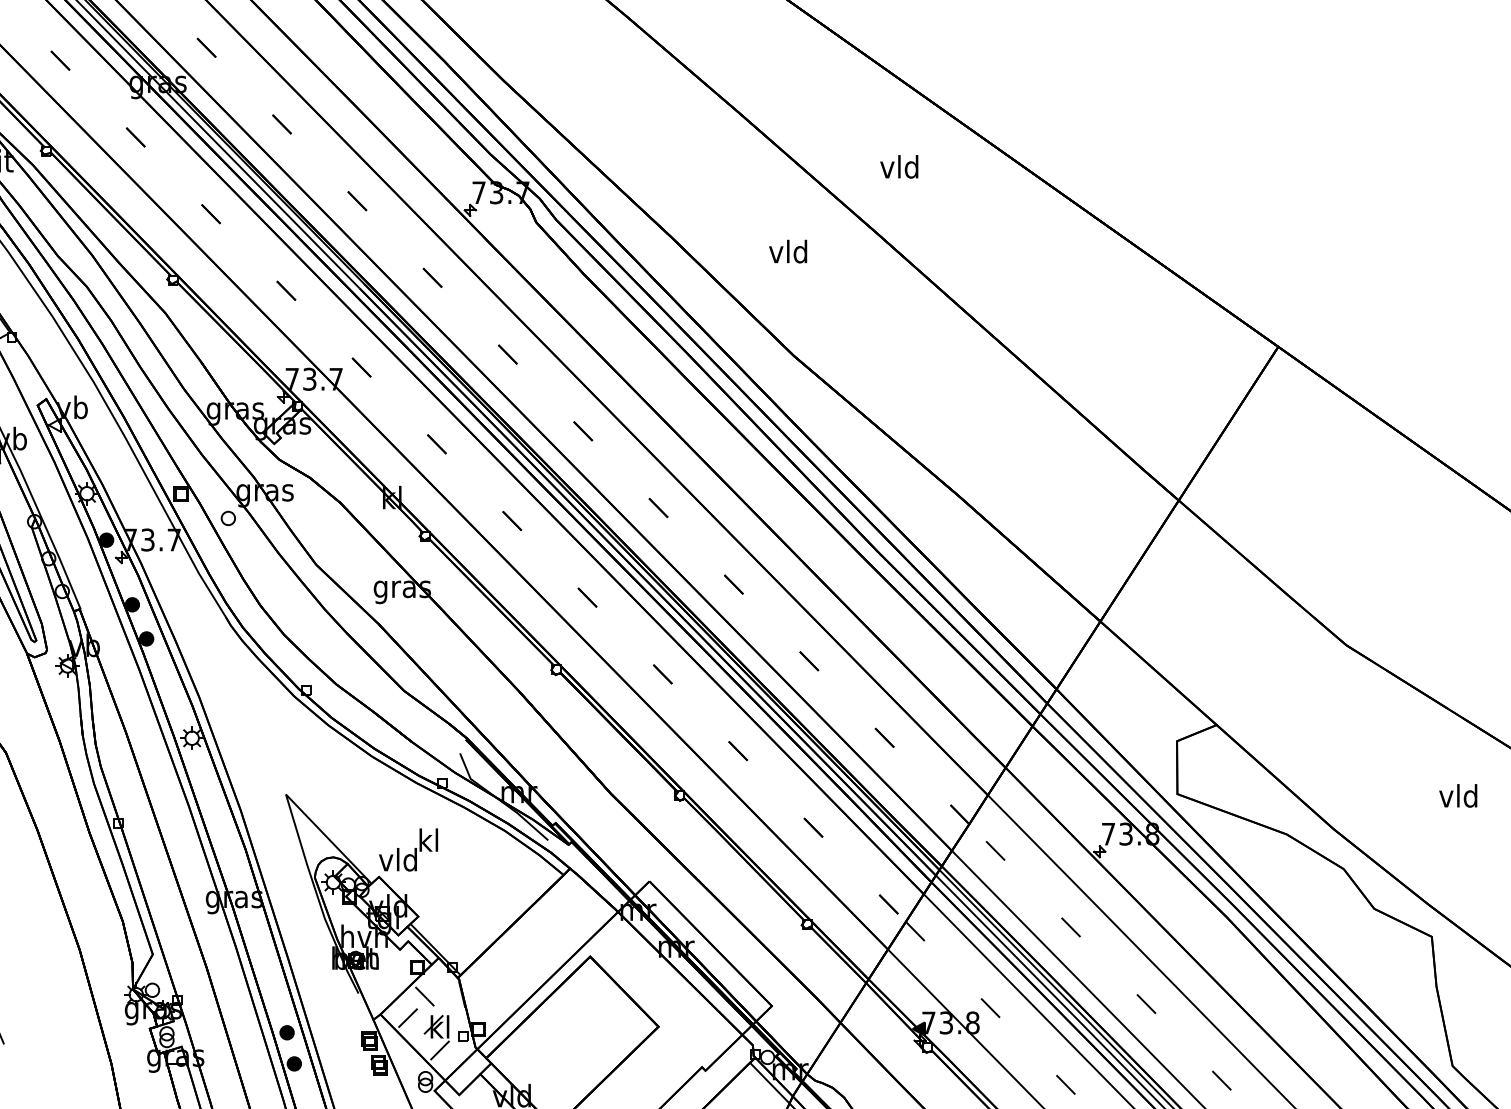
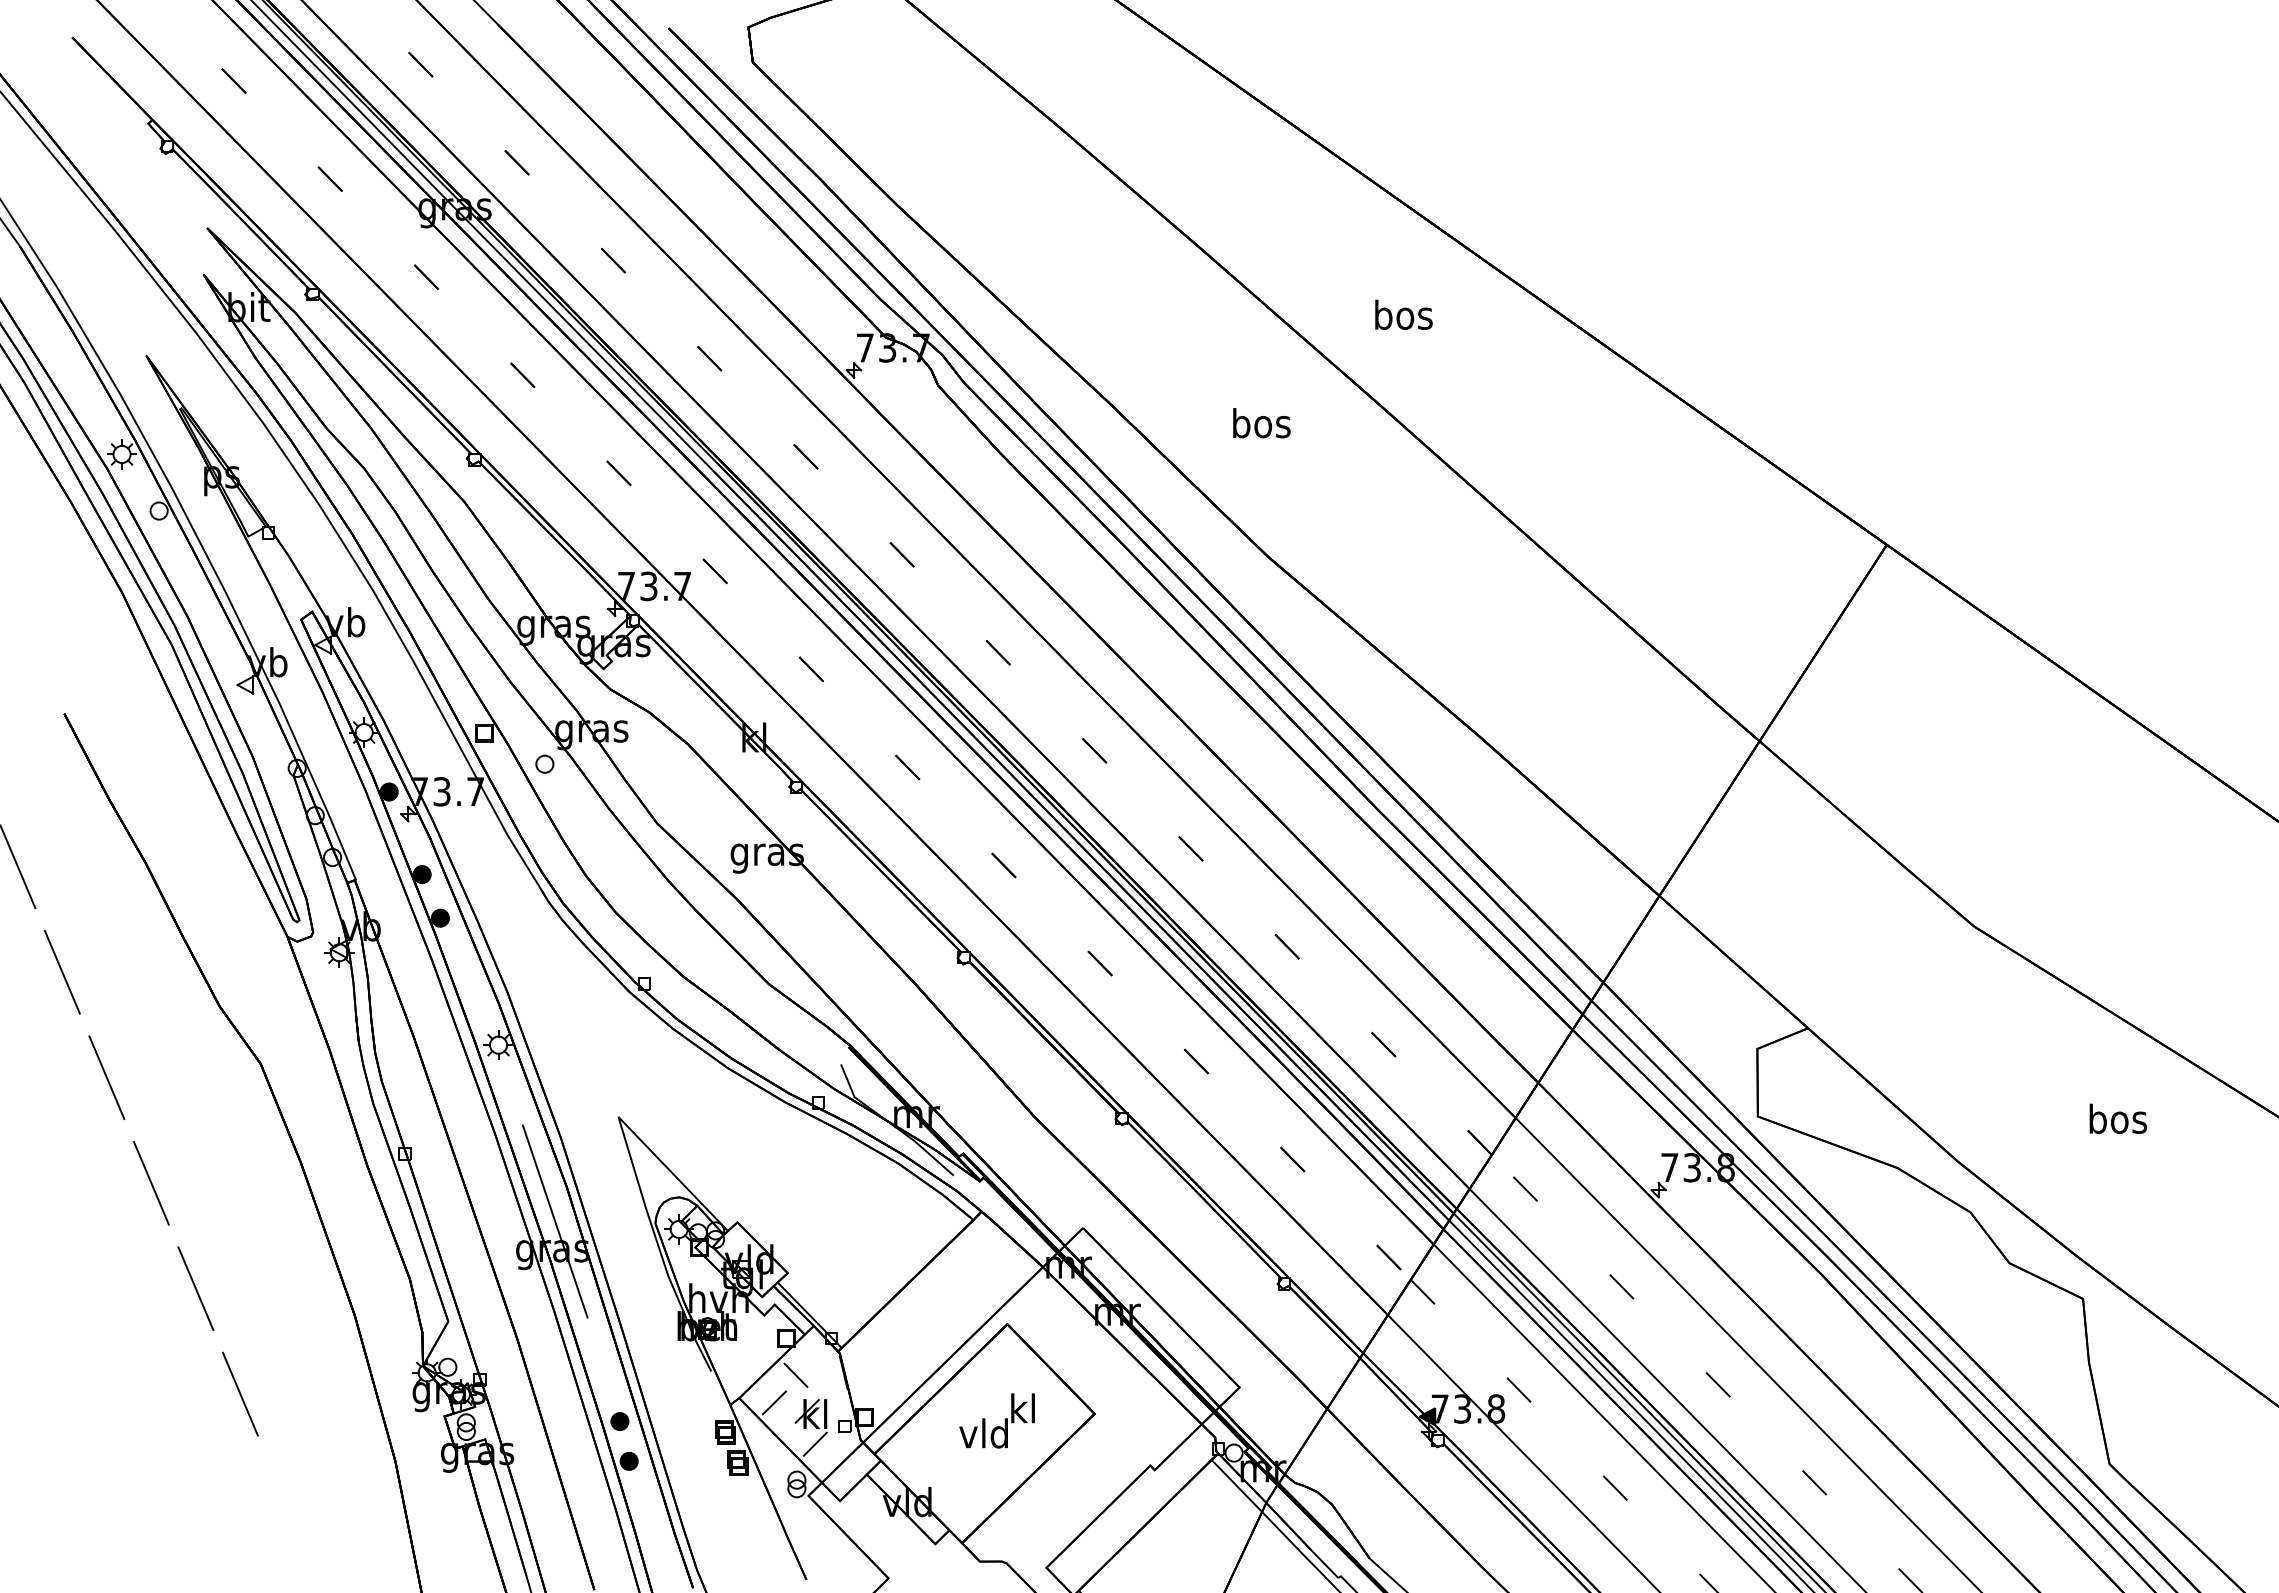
text: (900, 166) -> (1403, 314), vld -> bos
text: (789, 251) -> (1261, 423), vld -> bos
text: (1459, 795) -> (2118, 1118), vld -> bos
text: (408, 849) -> (996, 1420), moved
line: (235, 876) -> (554, 1221), added

